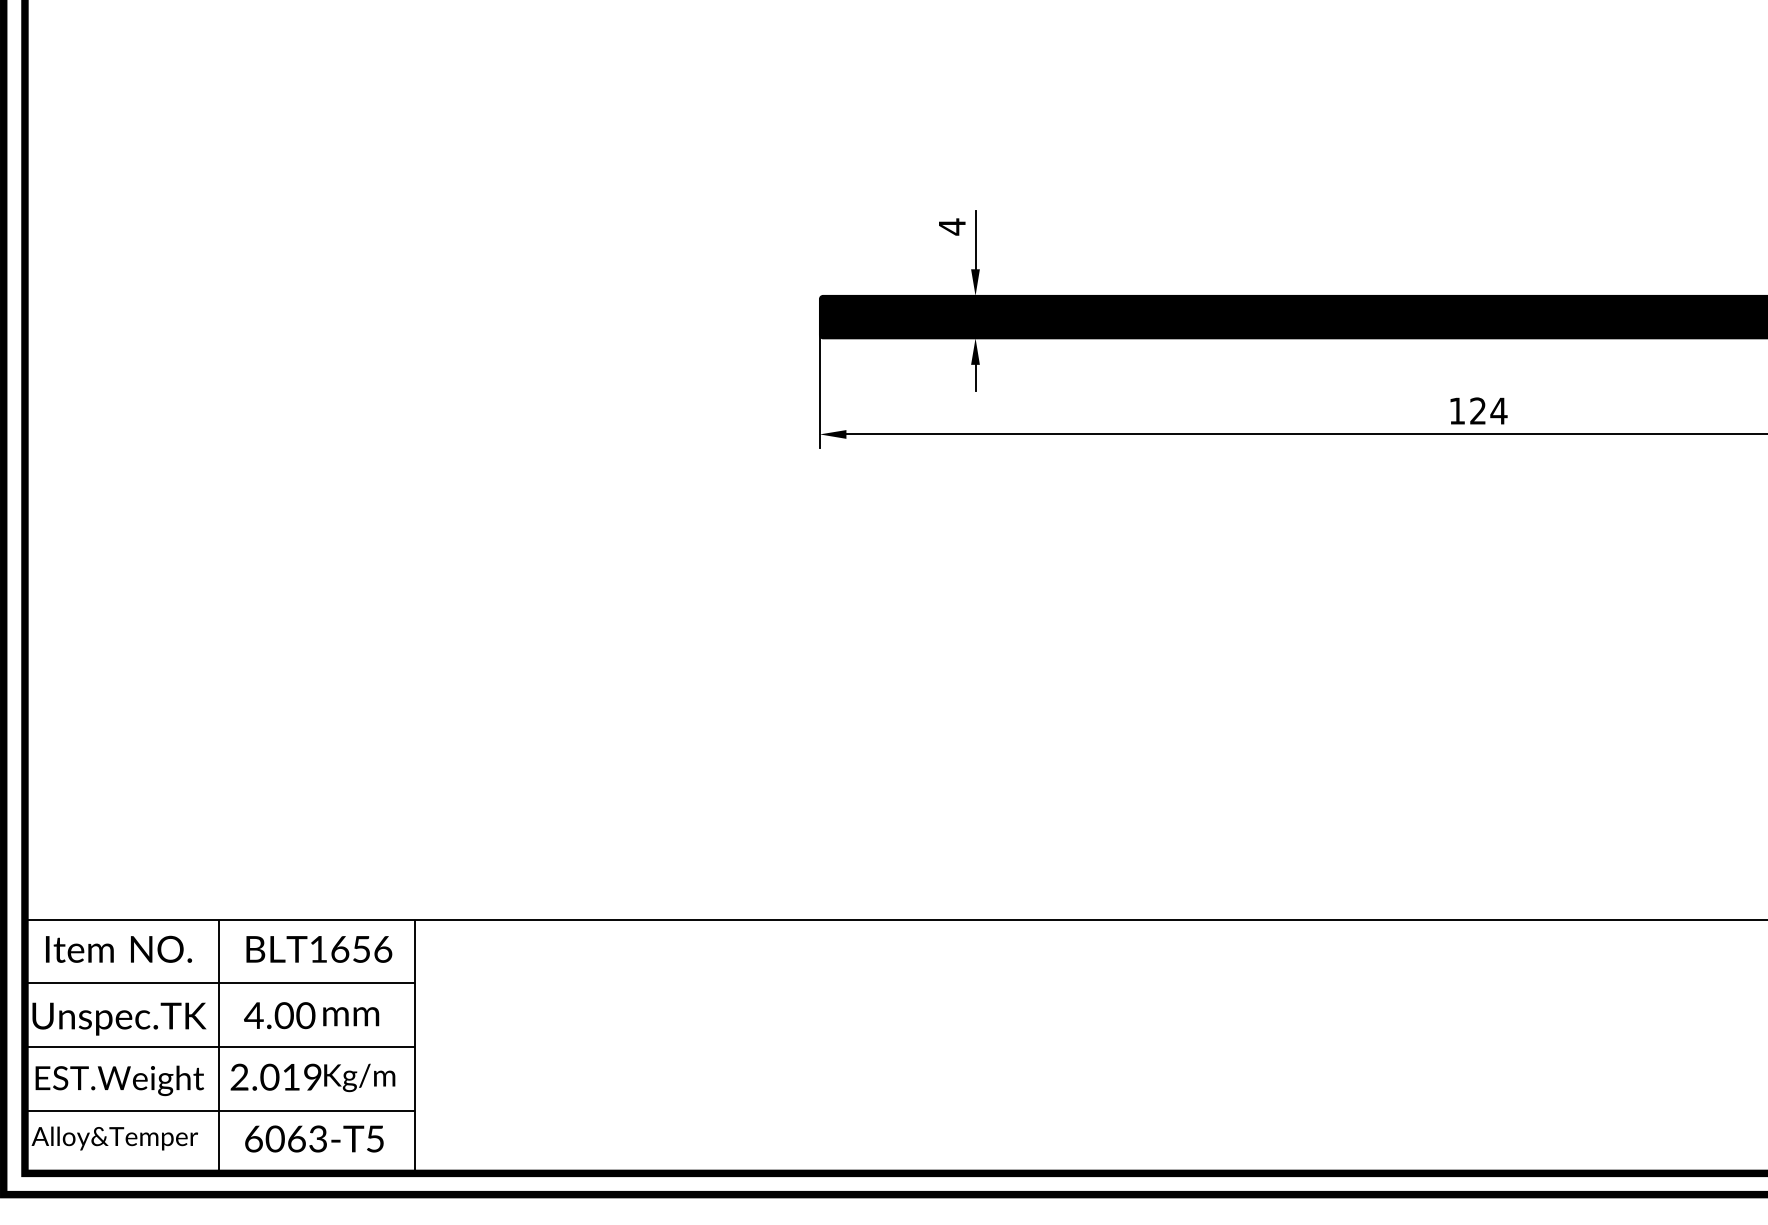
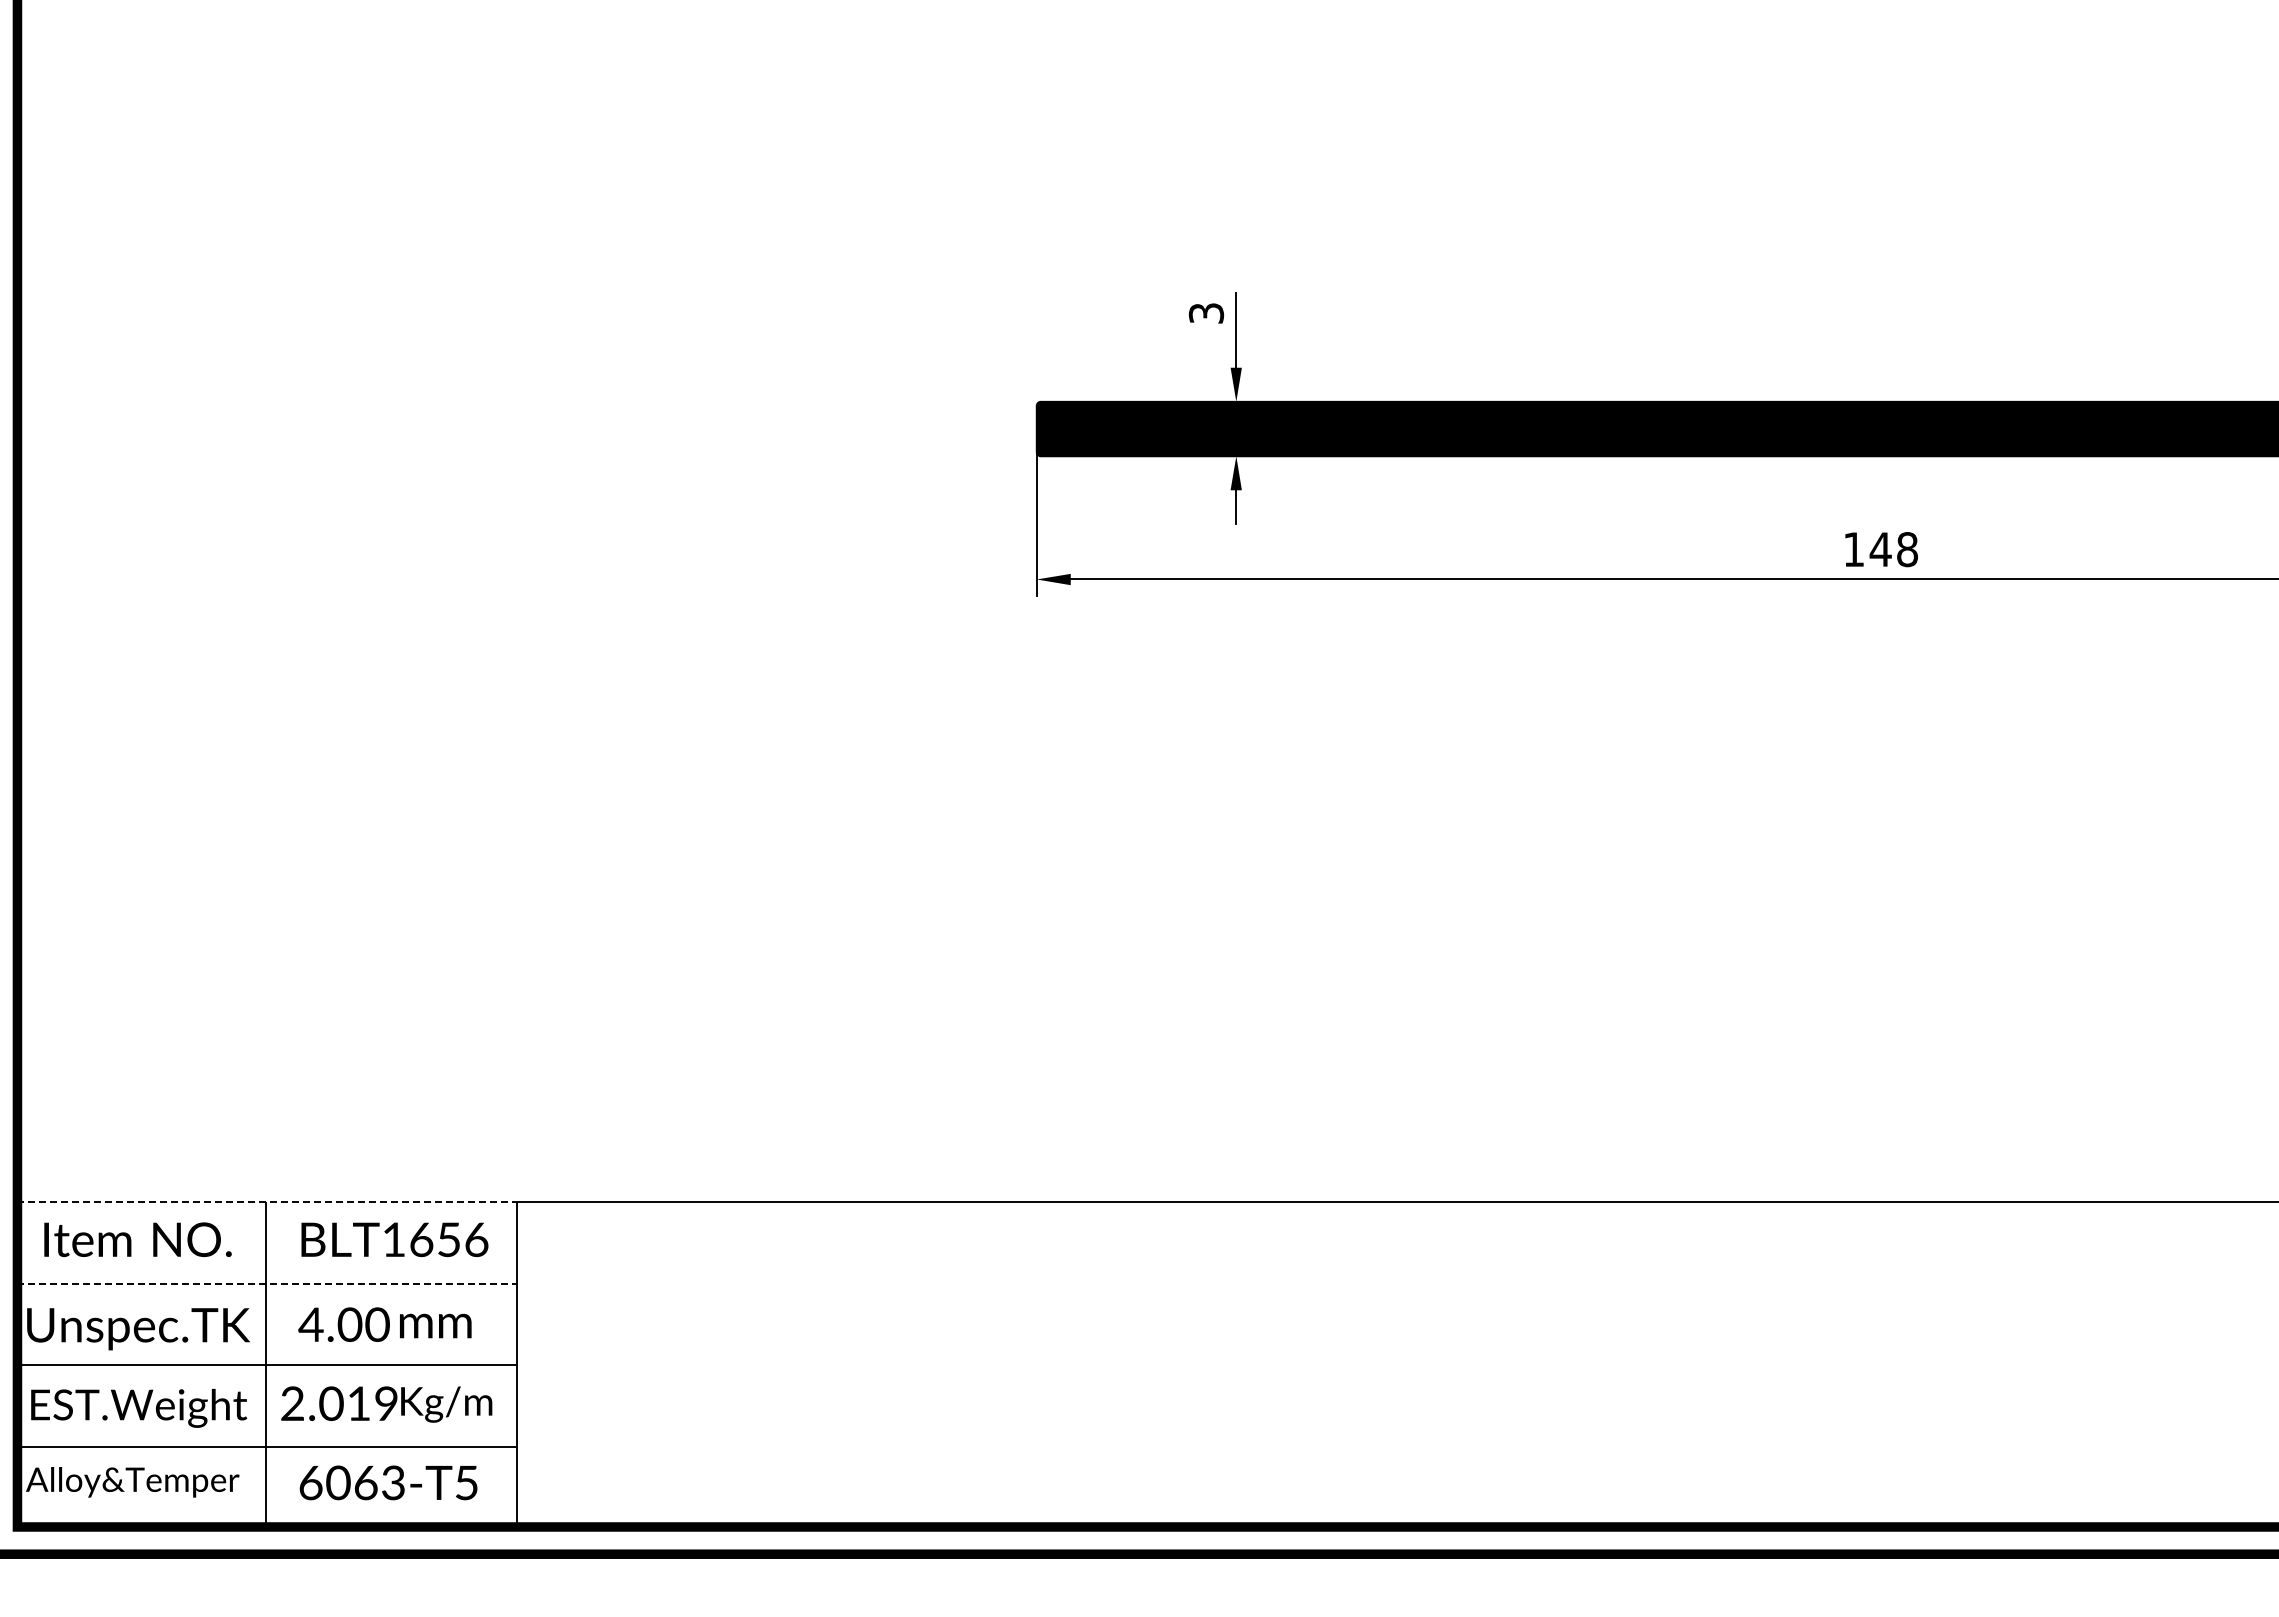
text: (952, 226) -> (1206, 313), 4 -> 3
text: (1488, 411) -> (1893, 549), 124 -> 148
line: (219, 919) -> (267, 1201), solid -> dashed
line: (219, 983) -> (267, 1283), solid -> dashed

